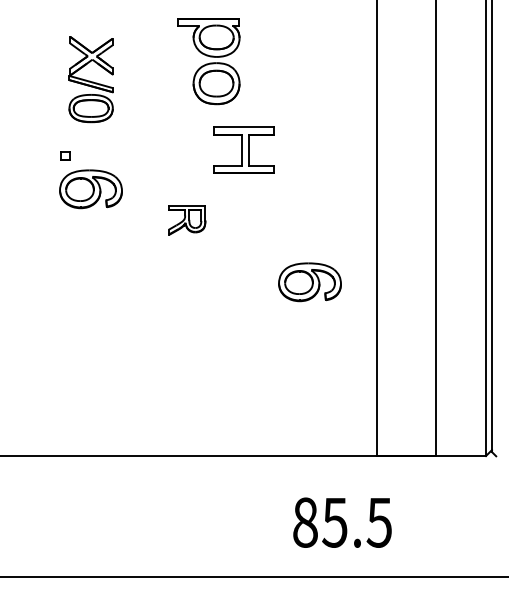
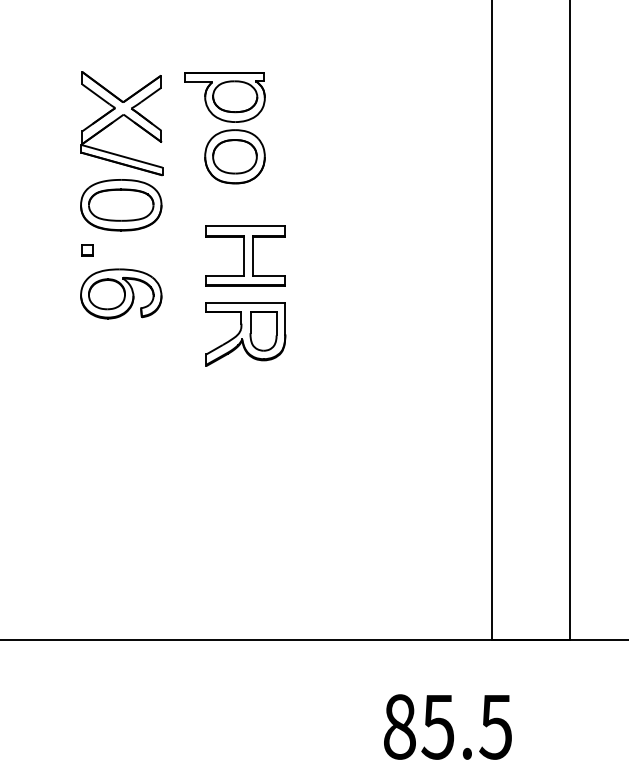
part: (208, 61) -> (224, 127), moved
part: (91, 79) -> (121, 151), size x1.43
part: (243, 149) -> (245, 255), moved
part: (187, 220) -> (246, 334), size x1.67
part: (309, 282) -> (405, 415), removed

